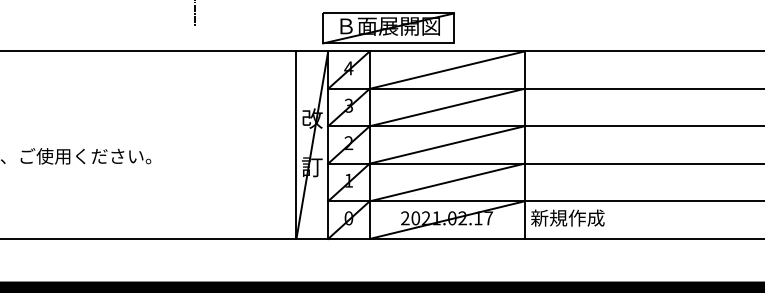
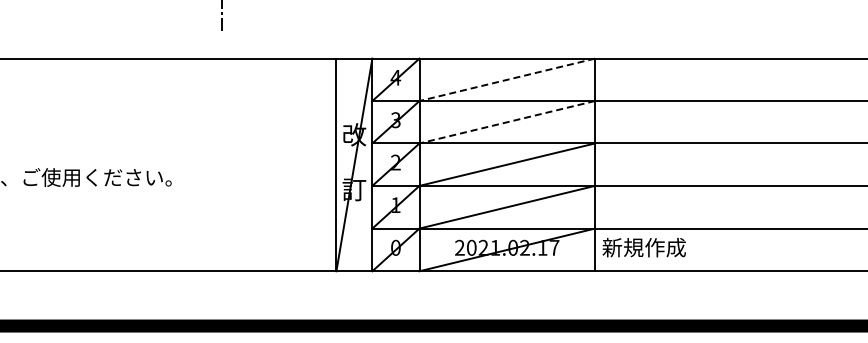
part: (388, 28) -> (440, 32), removed
line: (446, 69) -> (506, 79), solid -> dashed
line: (446, 107) -> (506, 122), solid -> dashed

